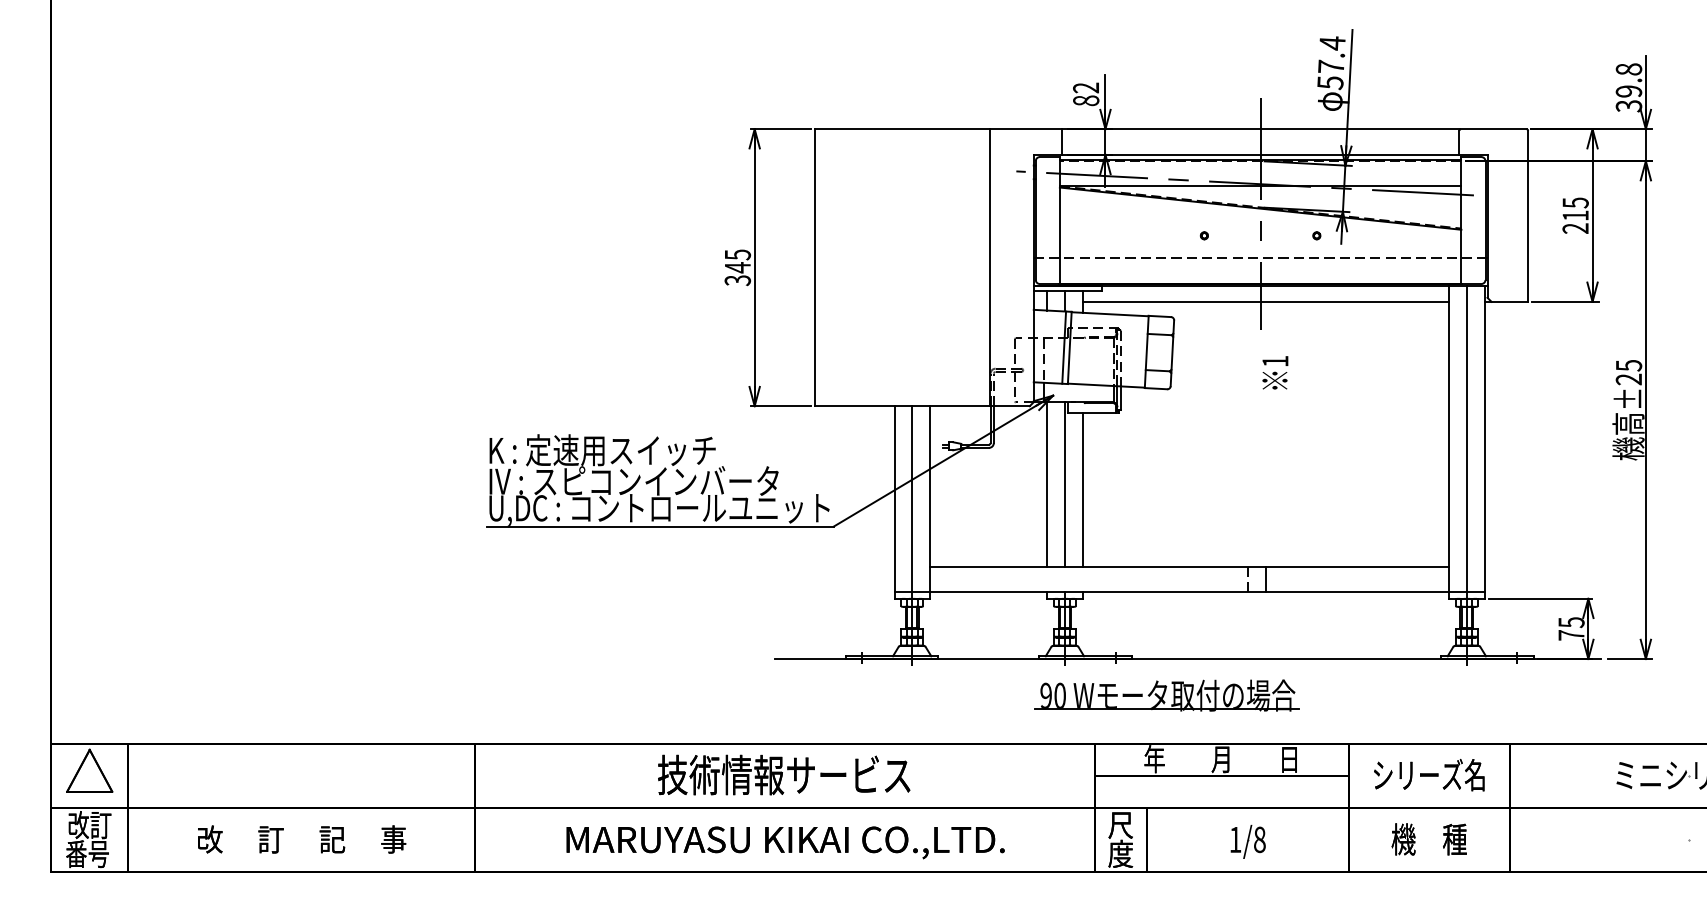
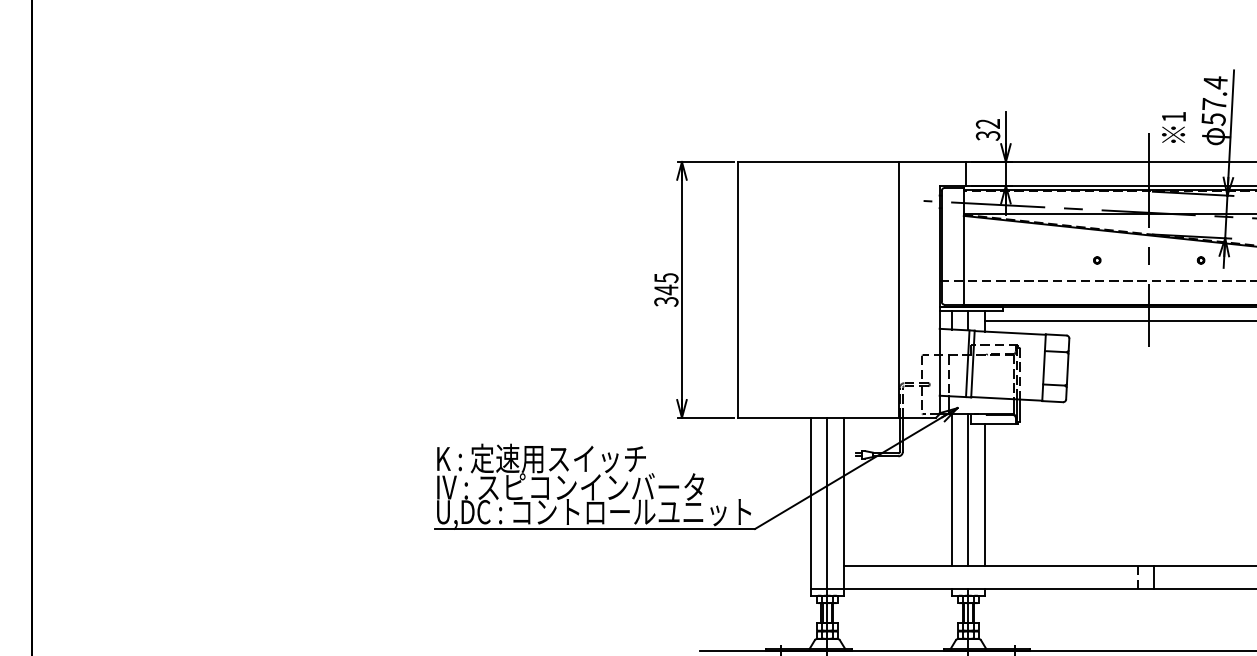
text: (1086, 100) -> (988, 135), 82 -> 32
text: (1275, 372) -> (1174, 127), moved

